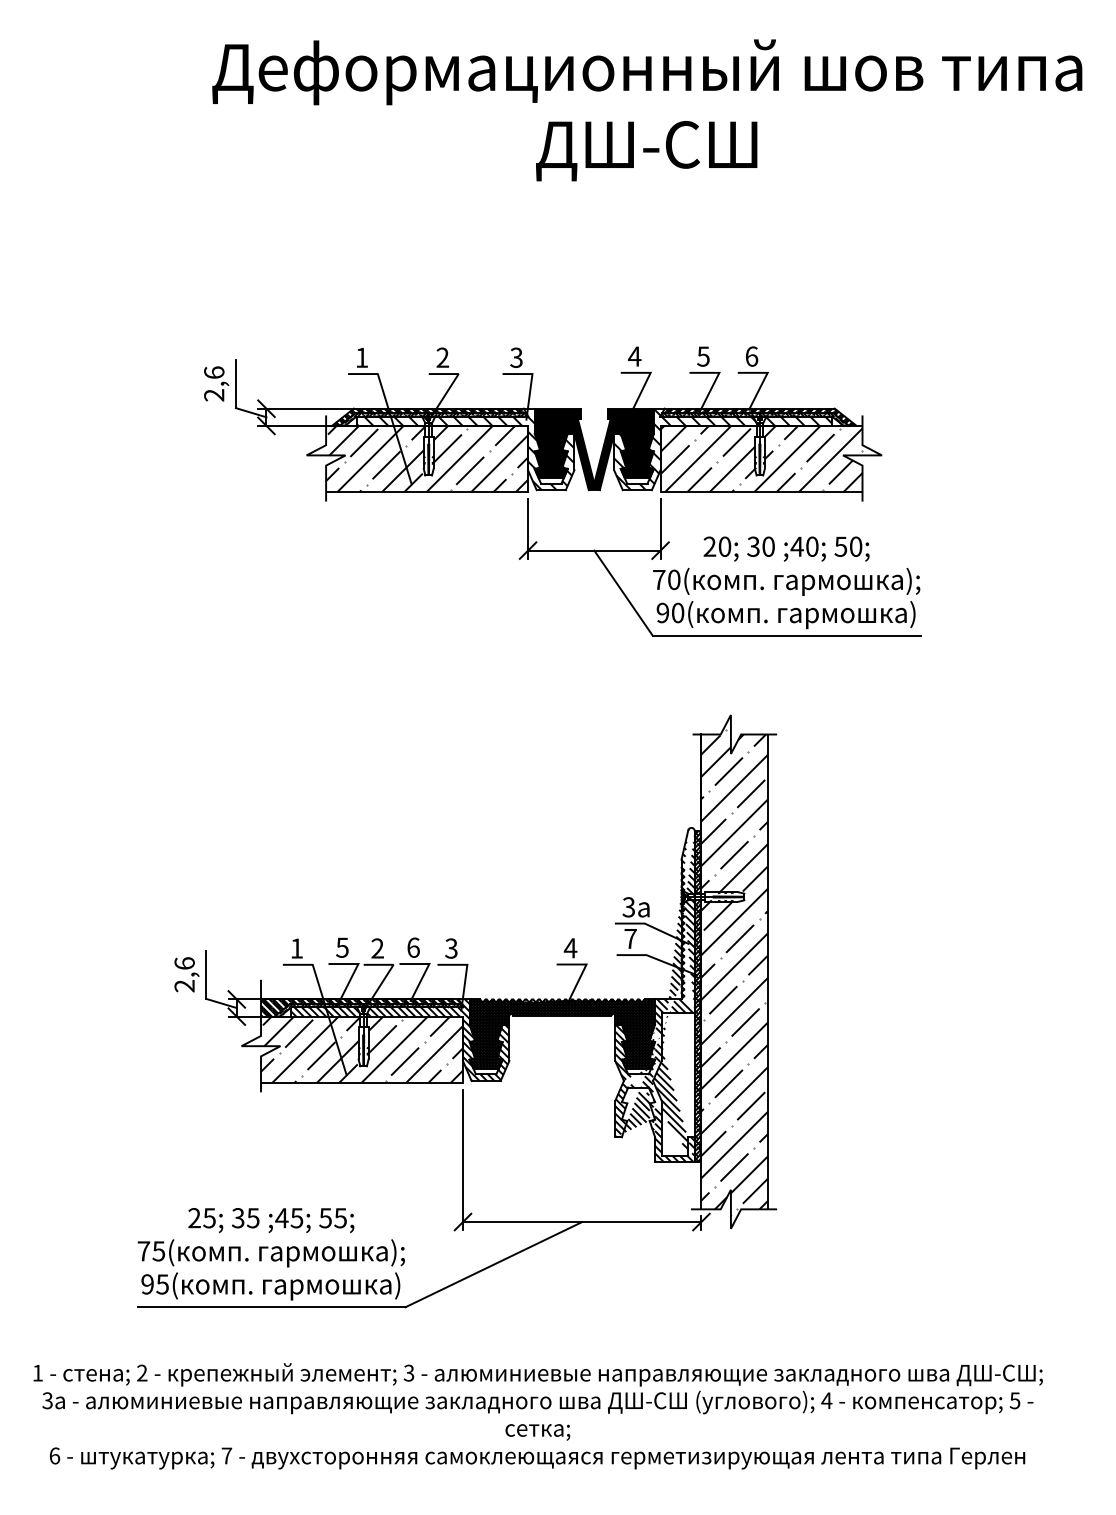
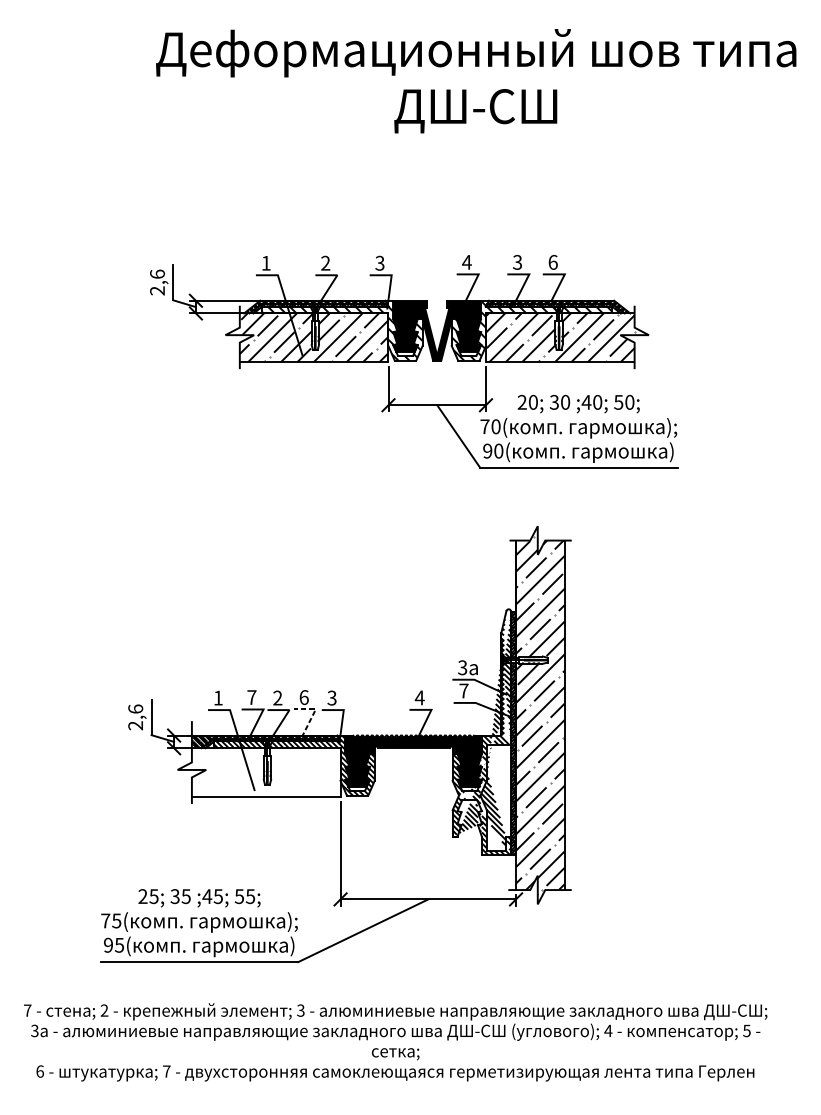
text: (703, 356) -> (517, 262), 5 -> 3
text: (342, 947) -> (251, 697), 5 -> 7
line: (426, 969) -> (313, 713), solid -> dashed
hatch: (352, 1049) -> (259, 772), removed
text: (37, 1373) -> (27, 1010), 1 -> 7

